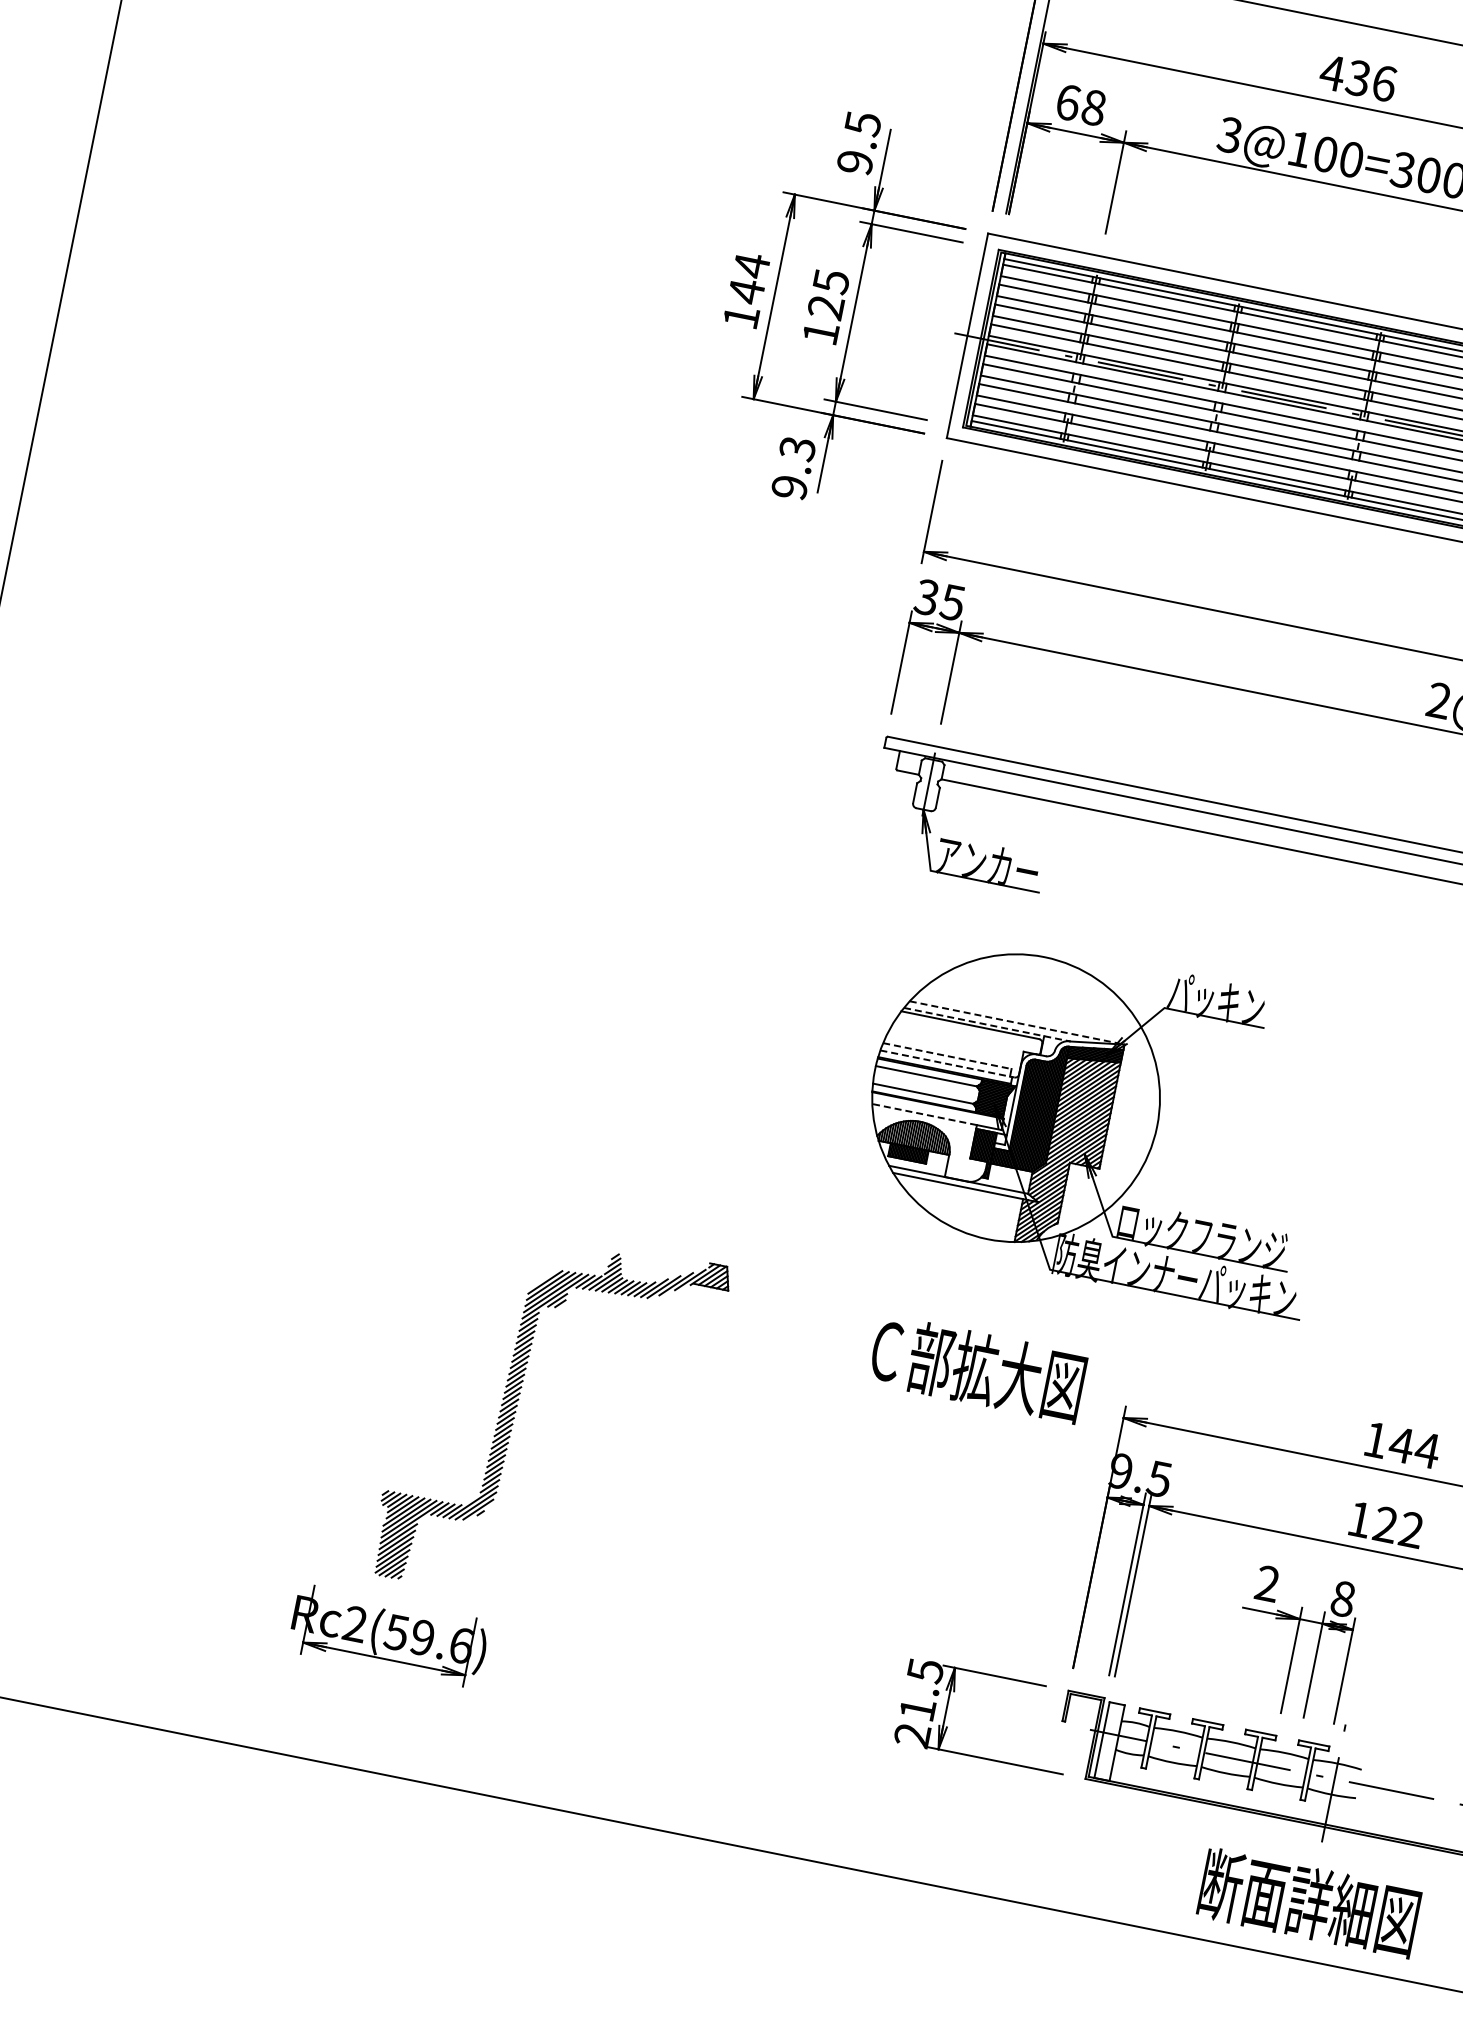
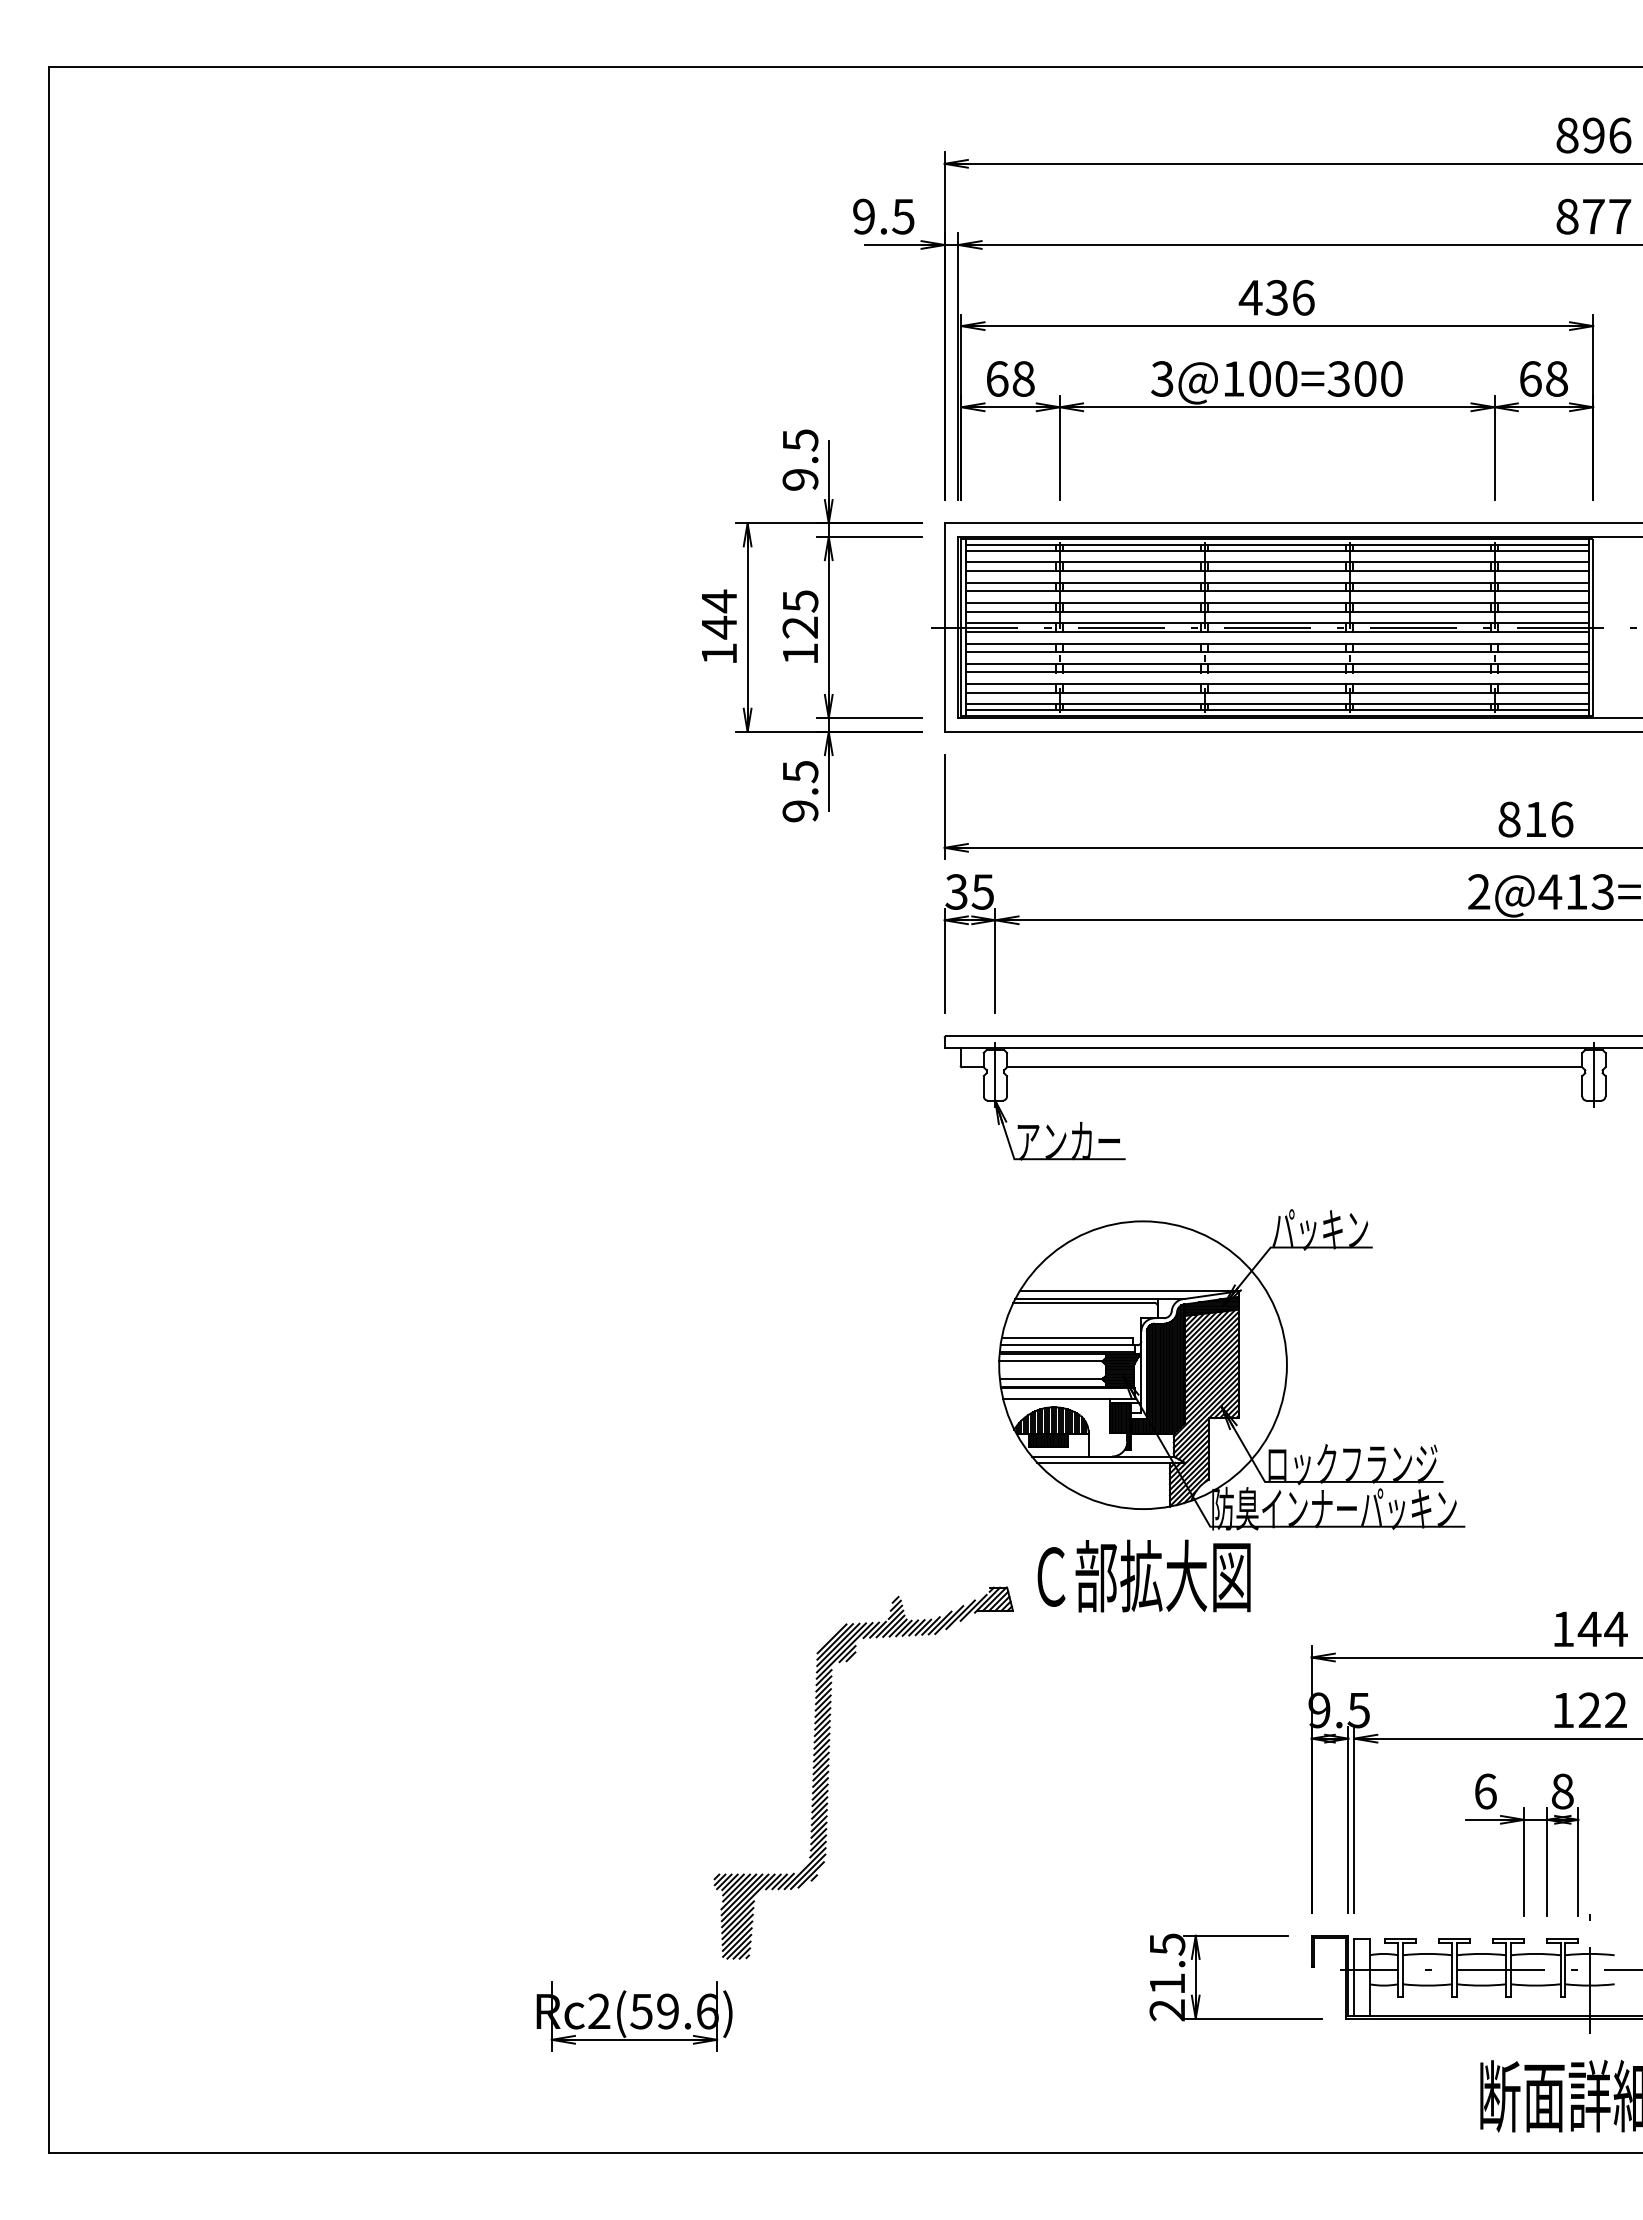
text: (797, 449) -> (800, 772), 9.3 -> 9.5
line: (1017, 1023) -> (1129, 1291), dashed -> solid
line: (987, 1024) -> (1100, 1298), dashed -> solid
line: (947, 1056) -> (1067, 1337), dashed -> solid
line: (947, 1064) -> (1069, 1345), dashed -> solid
line: (924, 1114) -> (1056, 1399), dashed -> solid
text: (977, 1368) -> (1143, 1575), moved
part: (516, 1411) -> (829, 1771), moved
text: (1267, 1583) -> (1485, 1791), 2 -> 6

